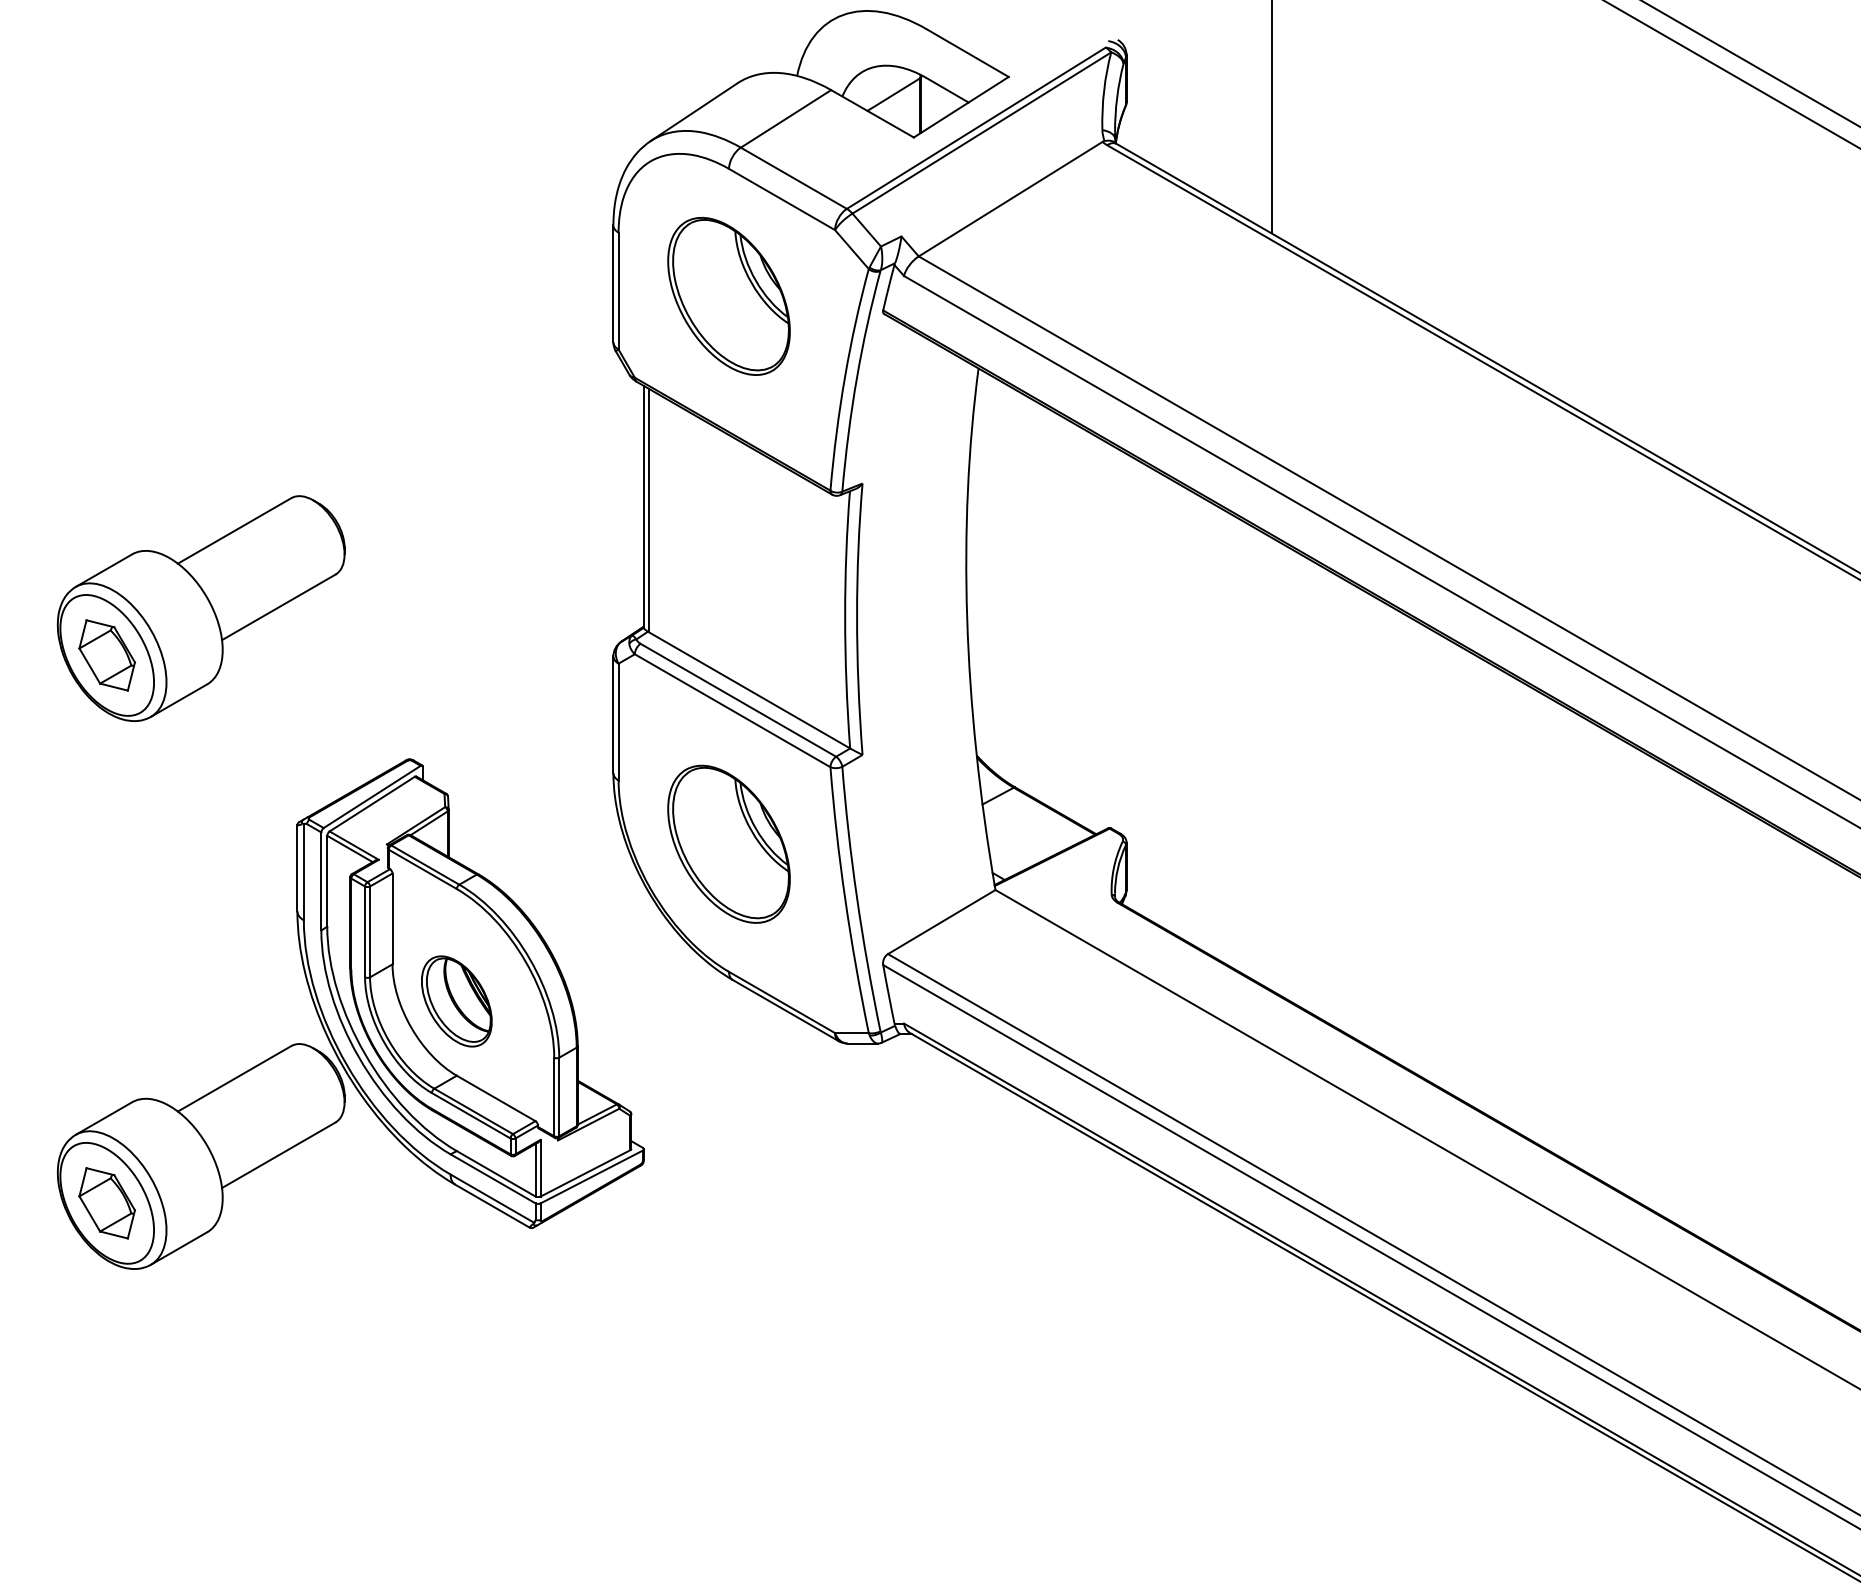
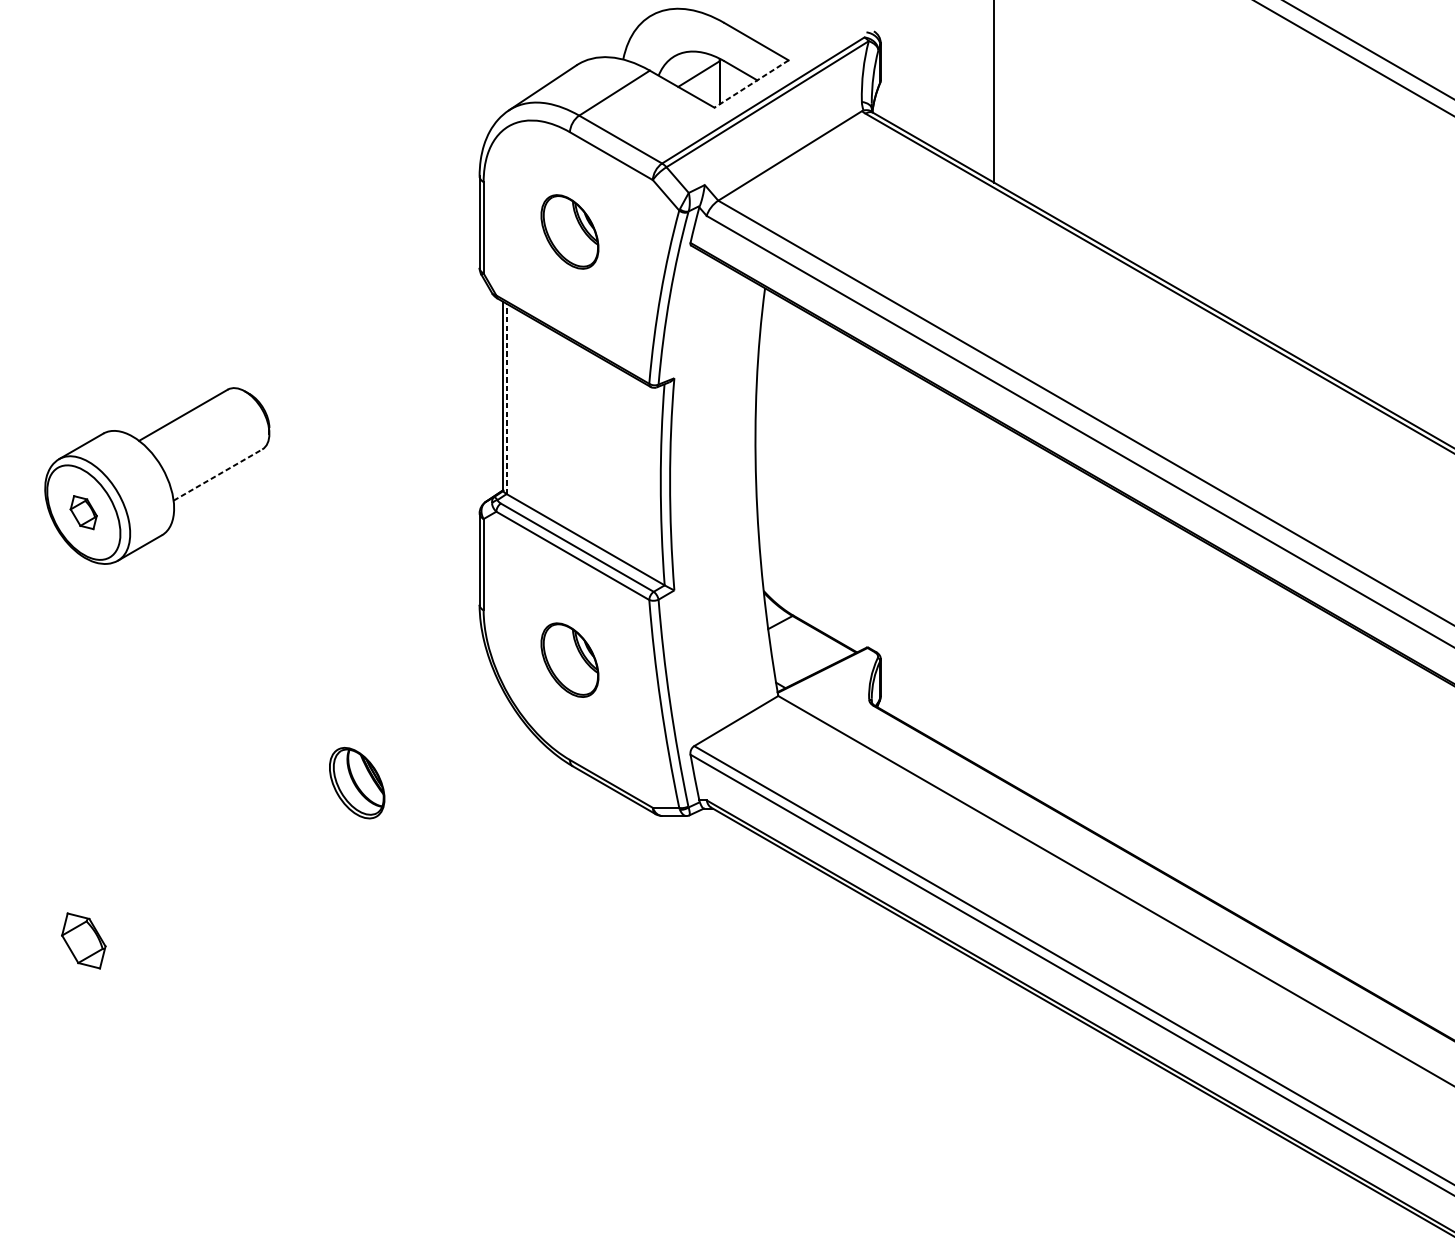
line: (960, 107) -> (750, 84), solid -> dashed
part: (728, 296) -> (569, 232), size x0.6
line: (648, 510) -> (507, 399), solid -> dashed
line: (279, 607) -> (218, 475), solid -> dashed
part: (106, 655) -> (83, 512), size x0.6
part: (728, 843) -> (569, 659), size x0.6
part: (350, 1013) -> (274, 792), removed

